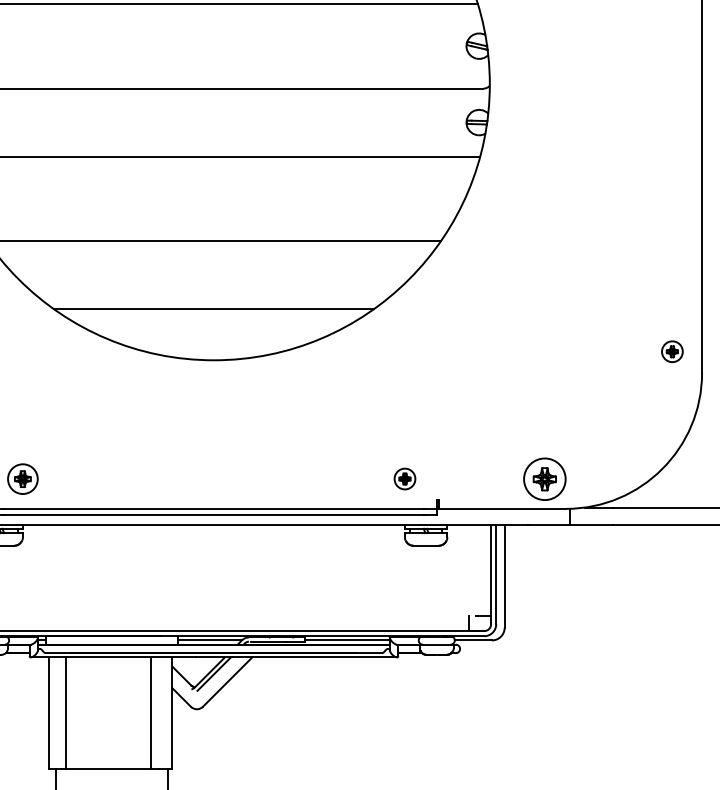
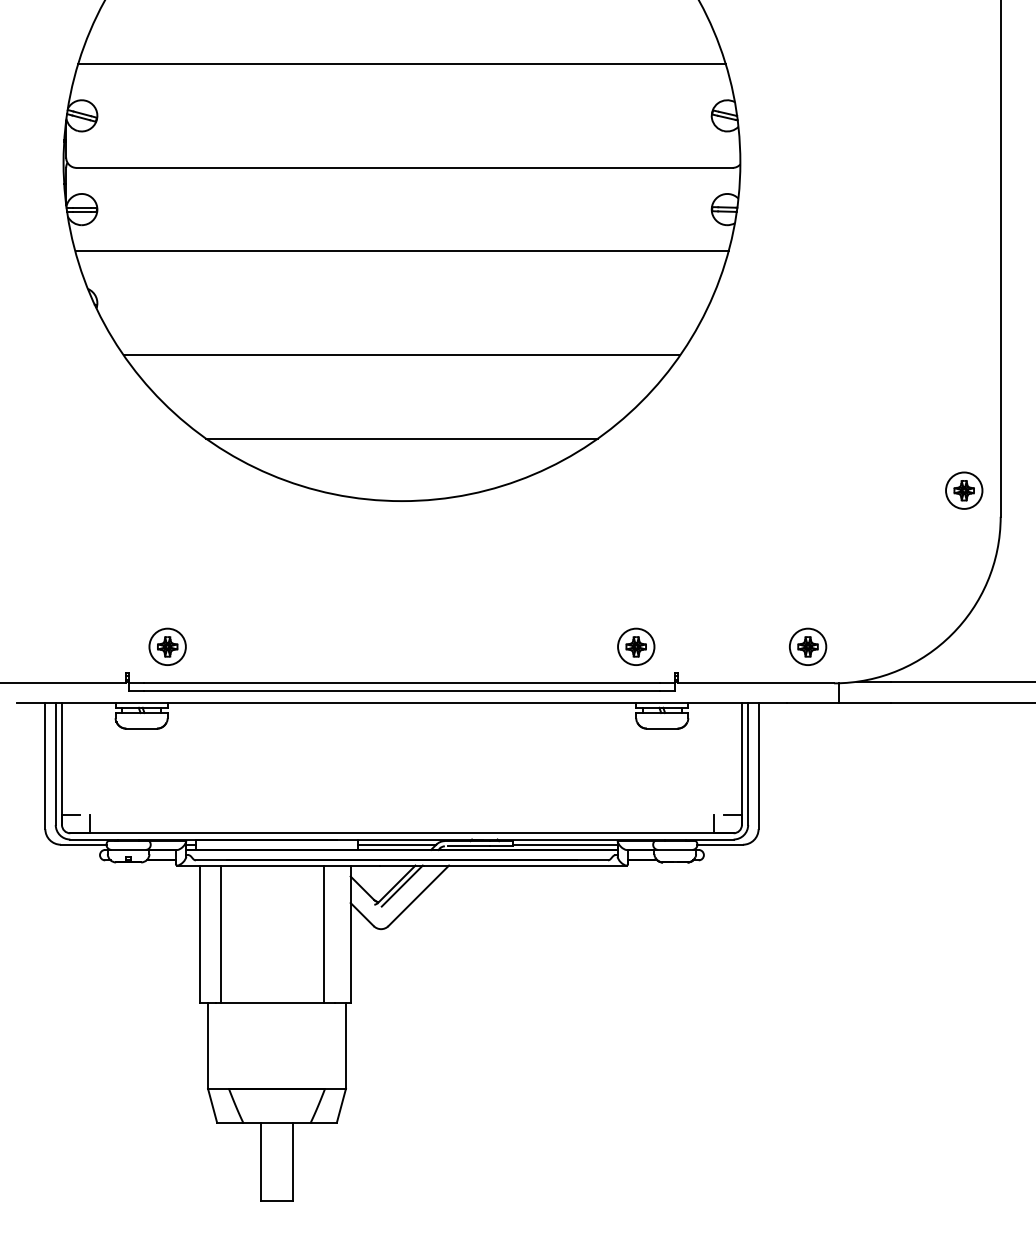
part: (672, 351) -> (964, 490), size x1.43
part: (405, 478) -> (636, 646), size x1.43
part: (545, 478) -> (808, 646), size x0.71

